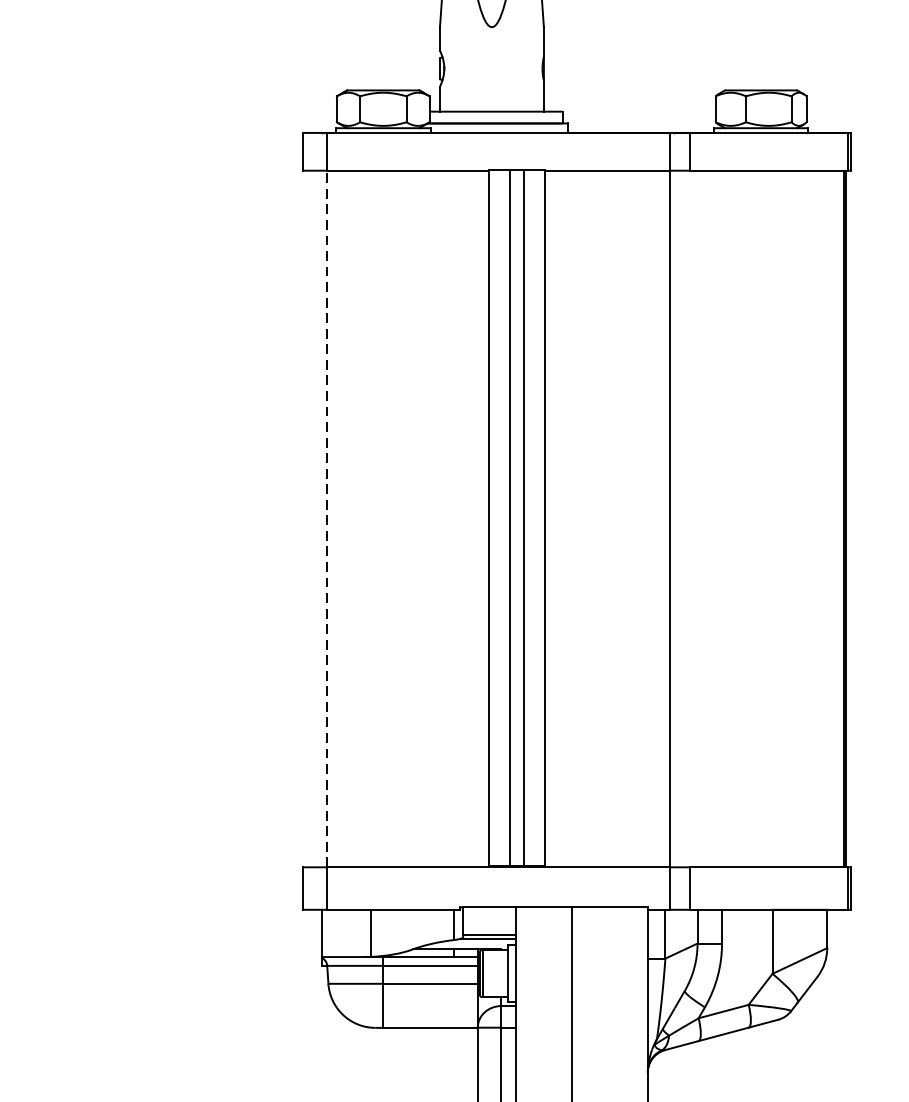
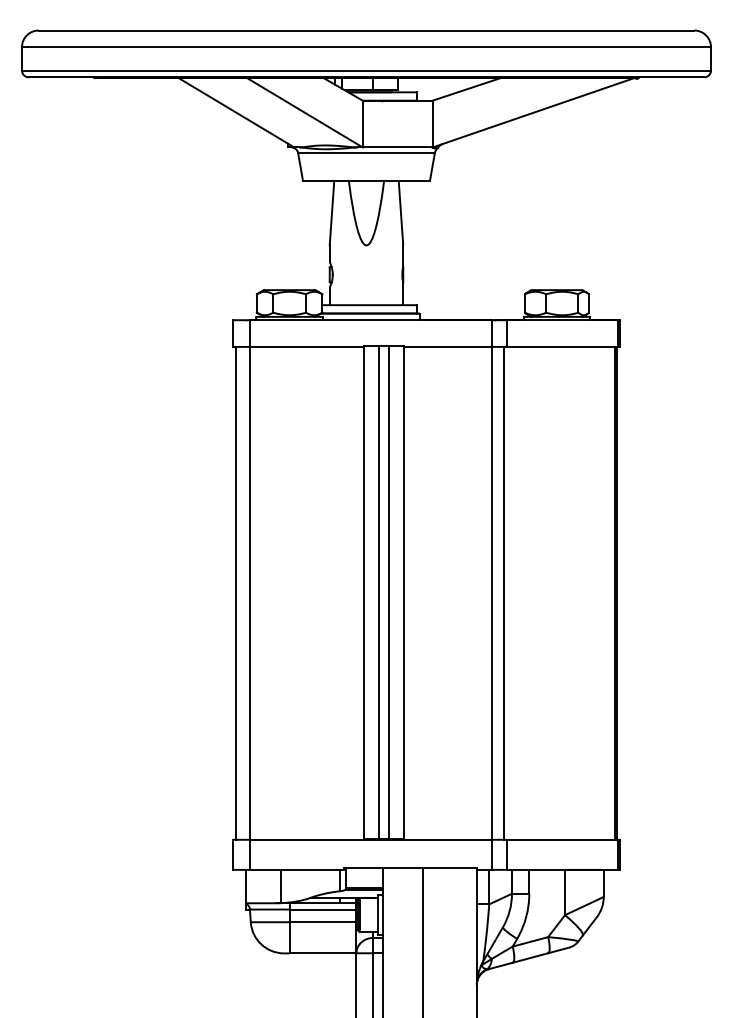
line: (308, 517) -> (236, 592), added
line: (326, 517) -> (249, 592), dashed -> solid
line: (686, 517) -> (504, 592), added

